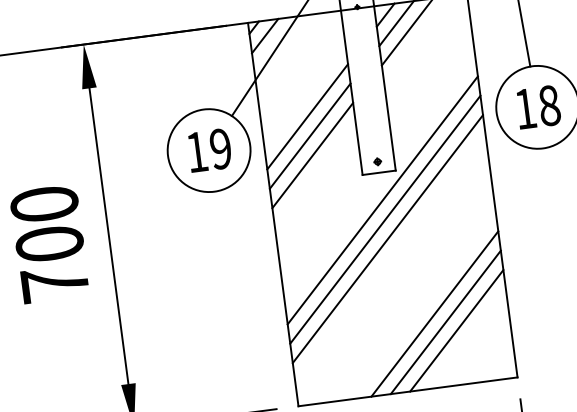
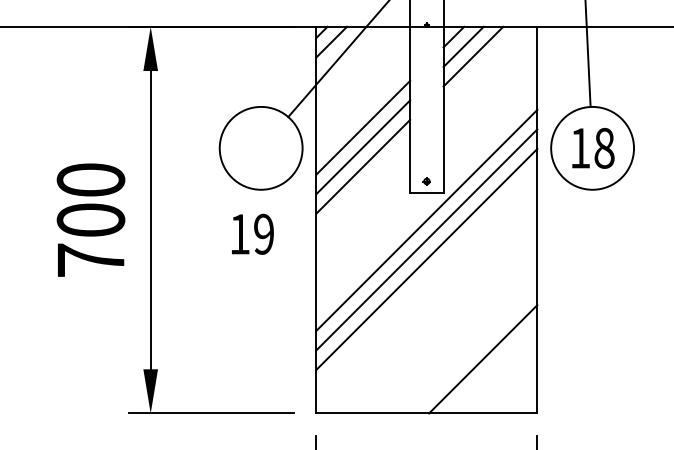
text: (209, 149) -> (252, 233), moved
line: (434, 313) -> (463, 339), removed
line: (445, 322) -> (473, 349), removed

